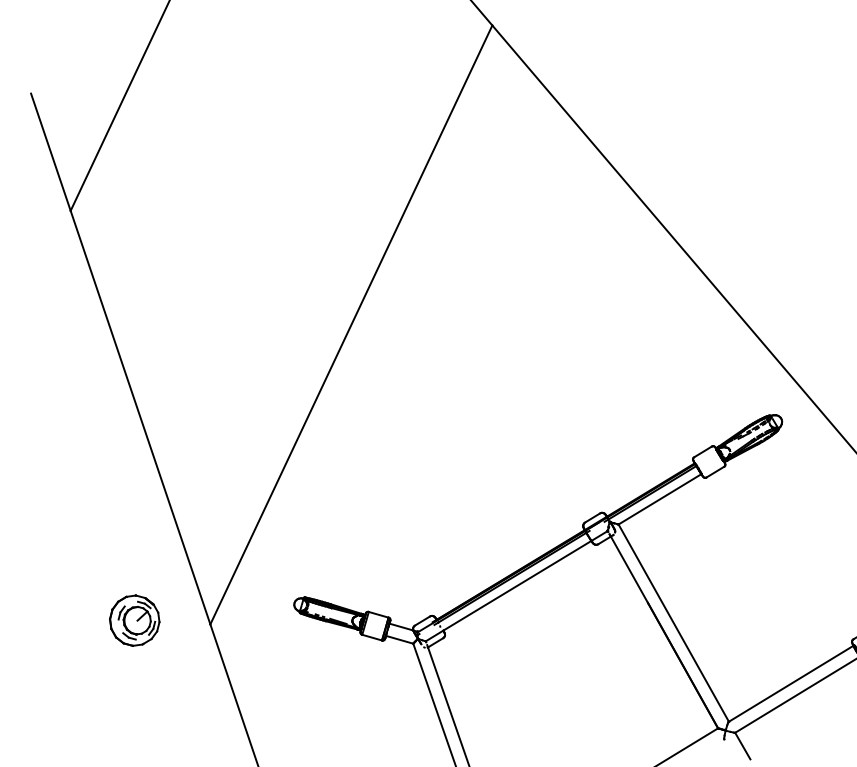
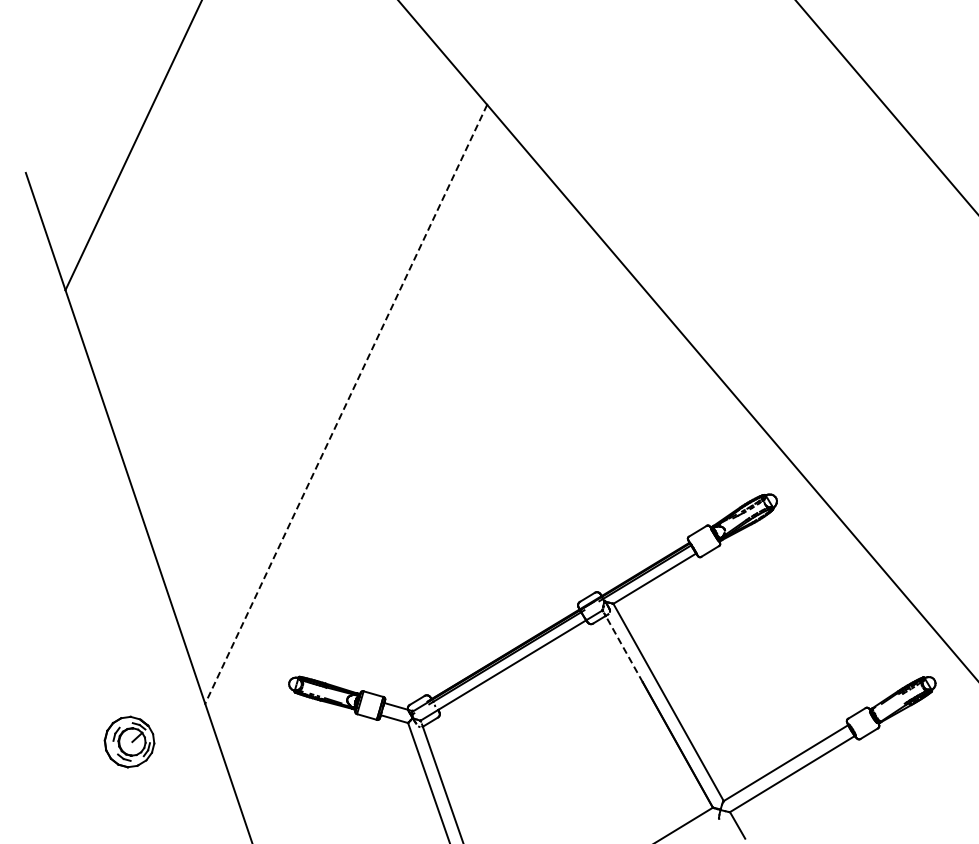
line: (351, 325) -> (346, 404), solid -> dashed
line: (629, 569) -> (624, 648), solid -> dashed
part: (134, 620) -> (129, 741), moved

